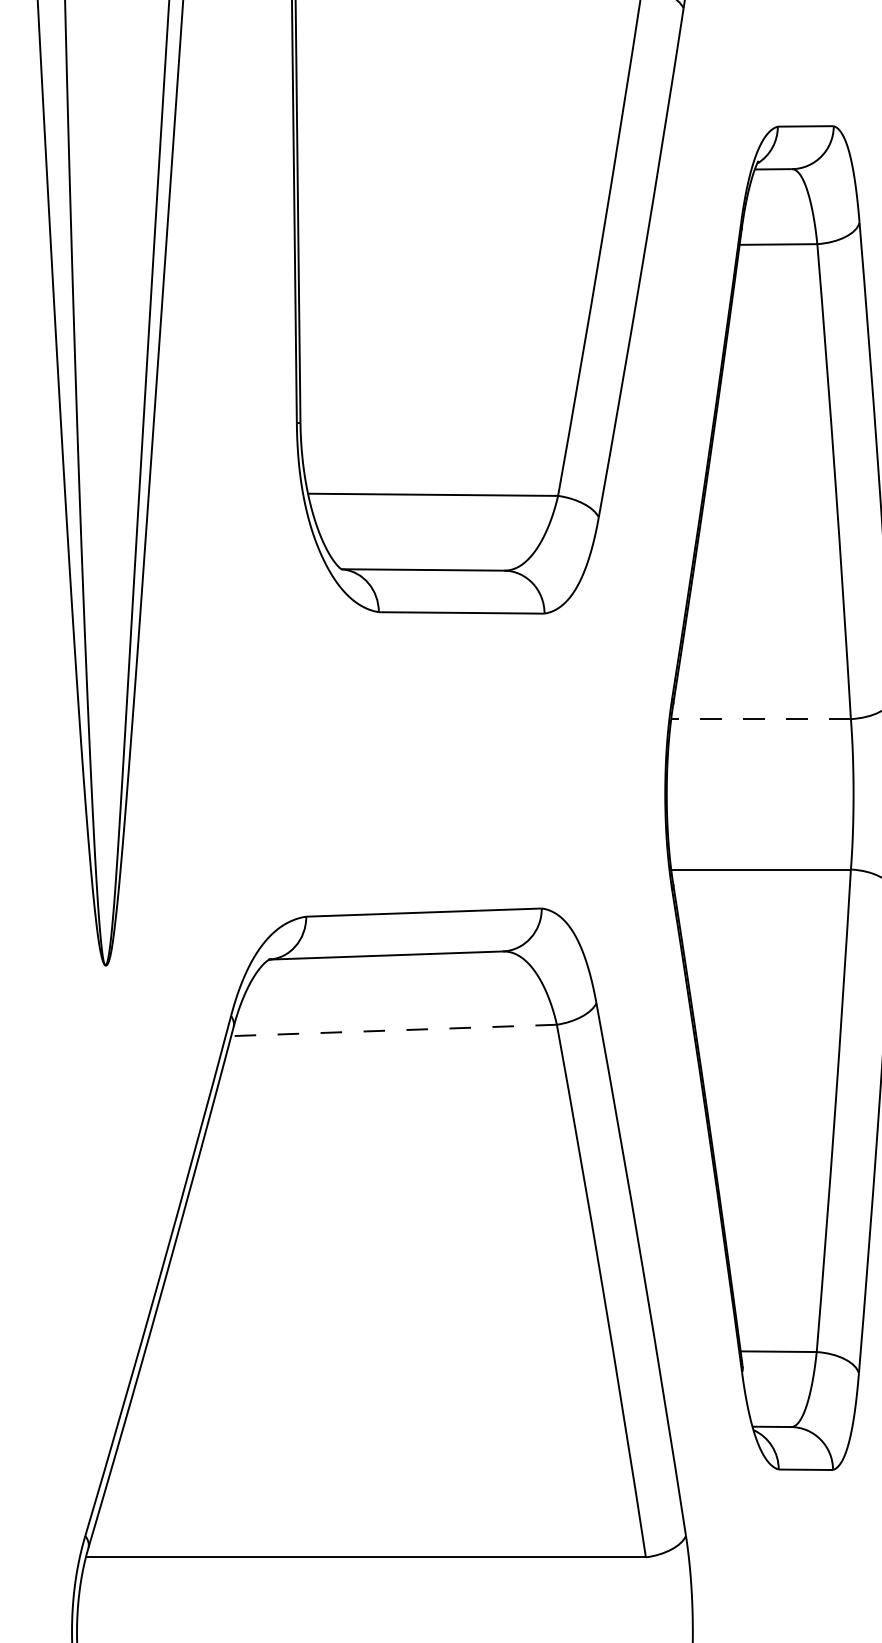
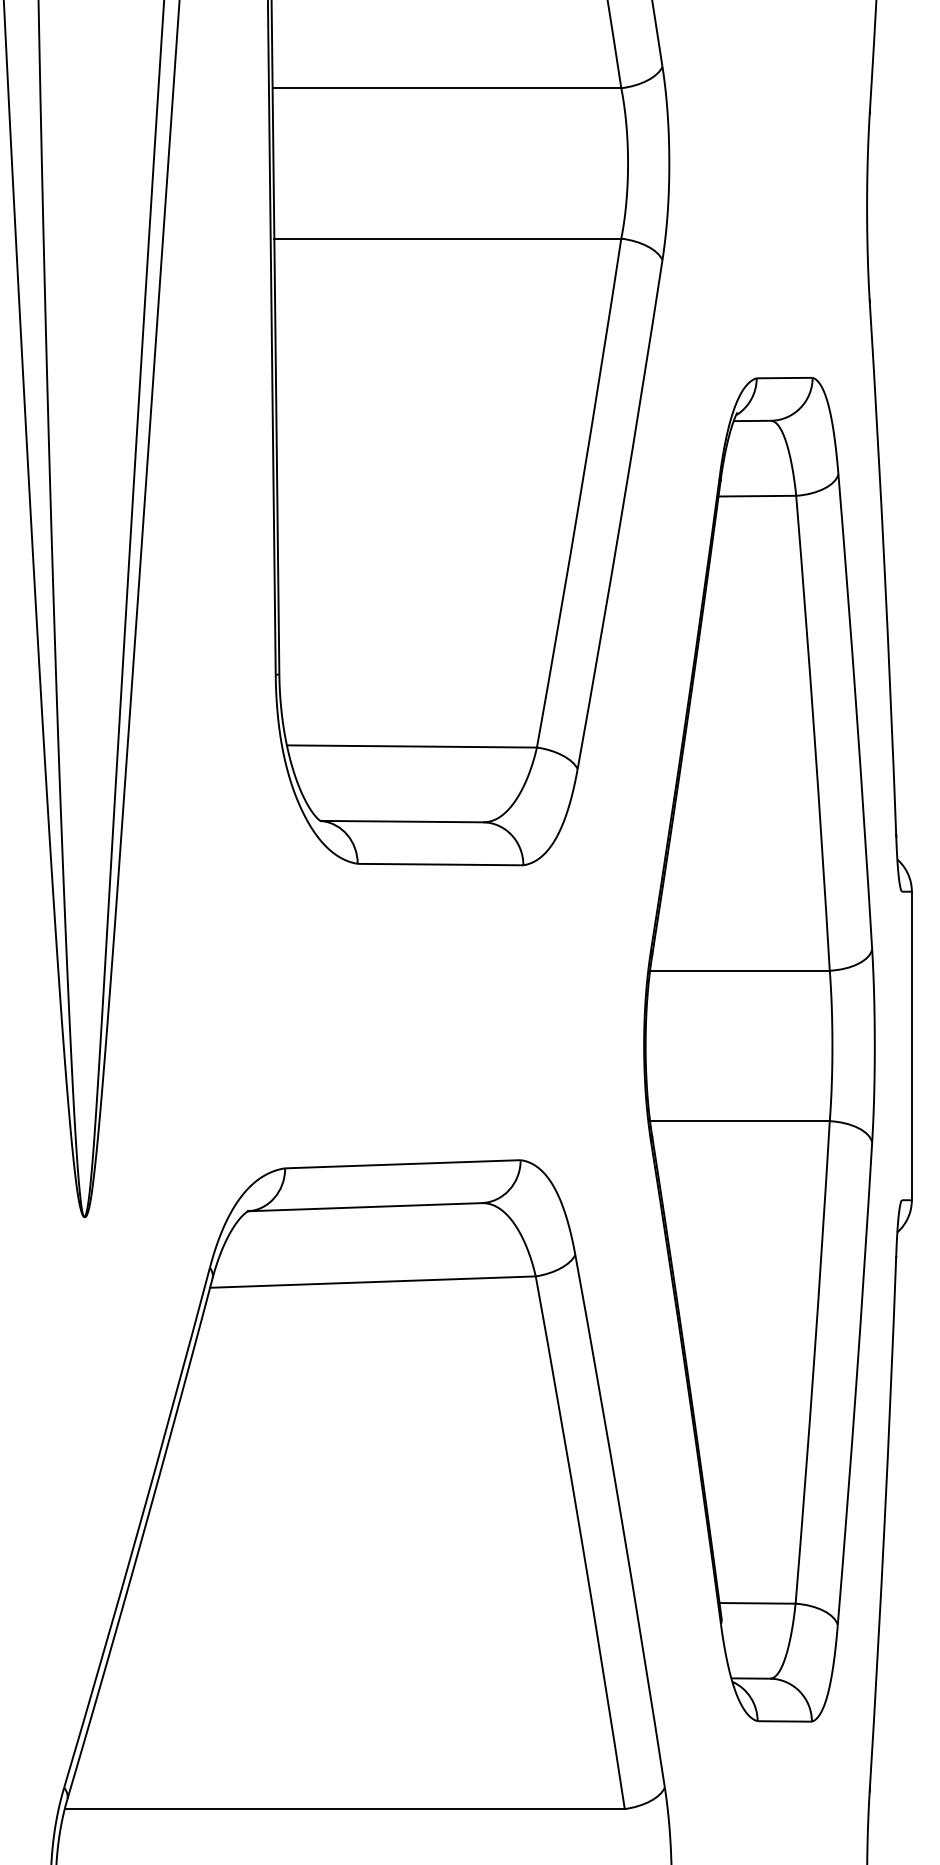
line: (760, 718) -> (739, 970), dashed -> solid
line: (393, 1030) -> (372, 1282), dashed -> solid

